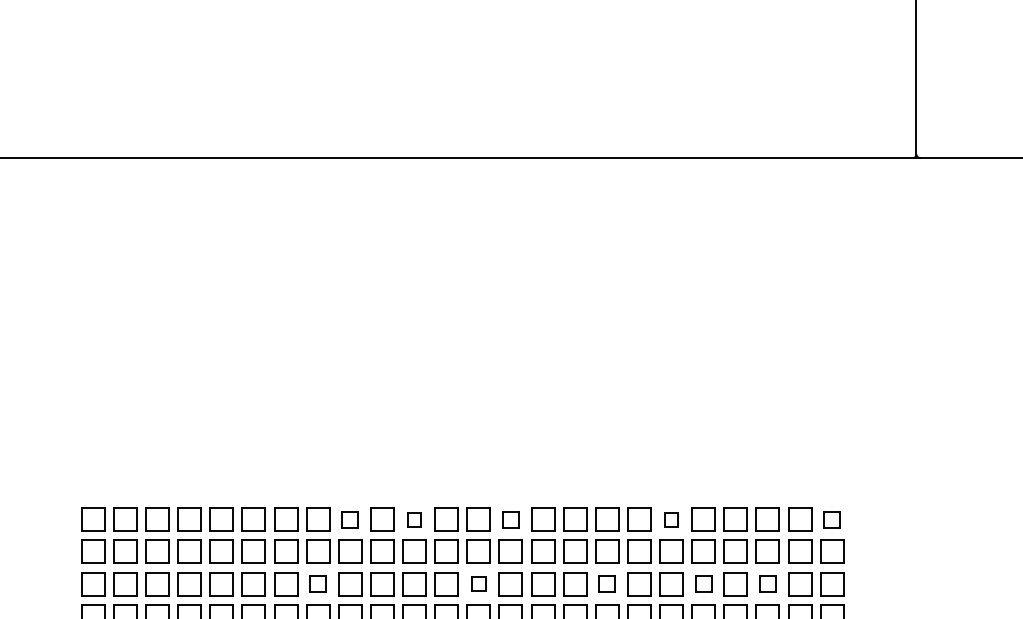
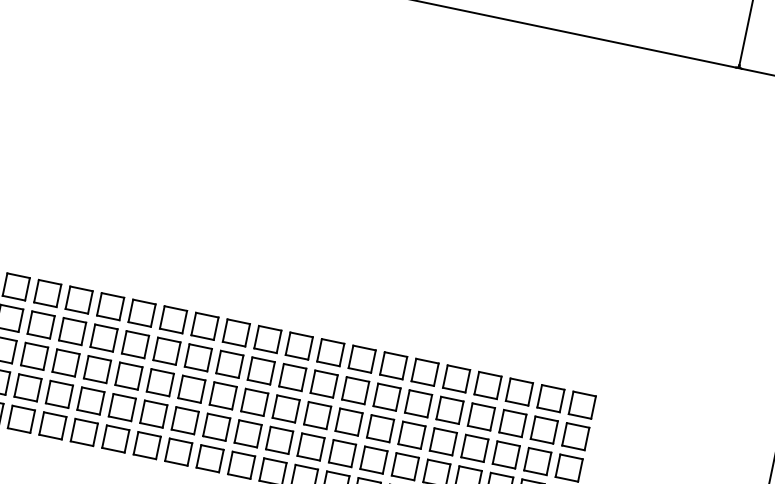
part: (350, 519) -> (110, 306), size x1.43
part: (414, 519) -> (173, 319), size x1.67
part: (510, 519) -> (267, 339), size x1.43
part: (671, 519) -> (425, 372), size x1.67
part: (832, 519) -> (582, 404), size x1.43
part: (318, 584) -> (66, 363), size x1.43
part: (478, 584) -> (222, 396), size x1.67
part: (607, 584) -> (349, 422), size x1.43
part: (703, 584) -> (443, 442), size x1.43
part: (767, 584) -> (505, 455), size x1.43

